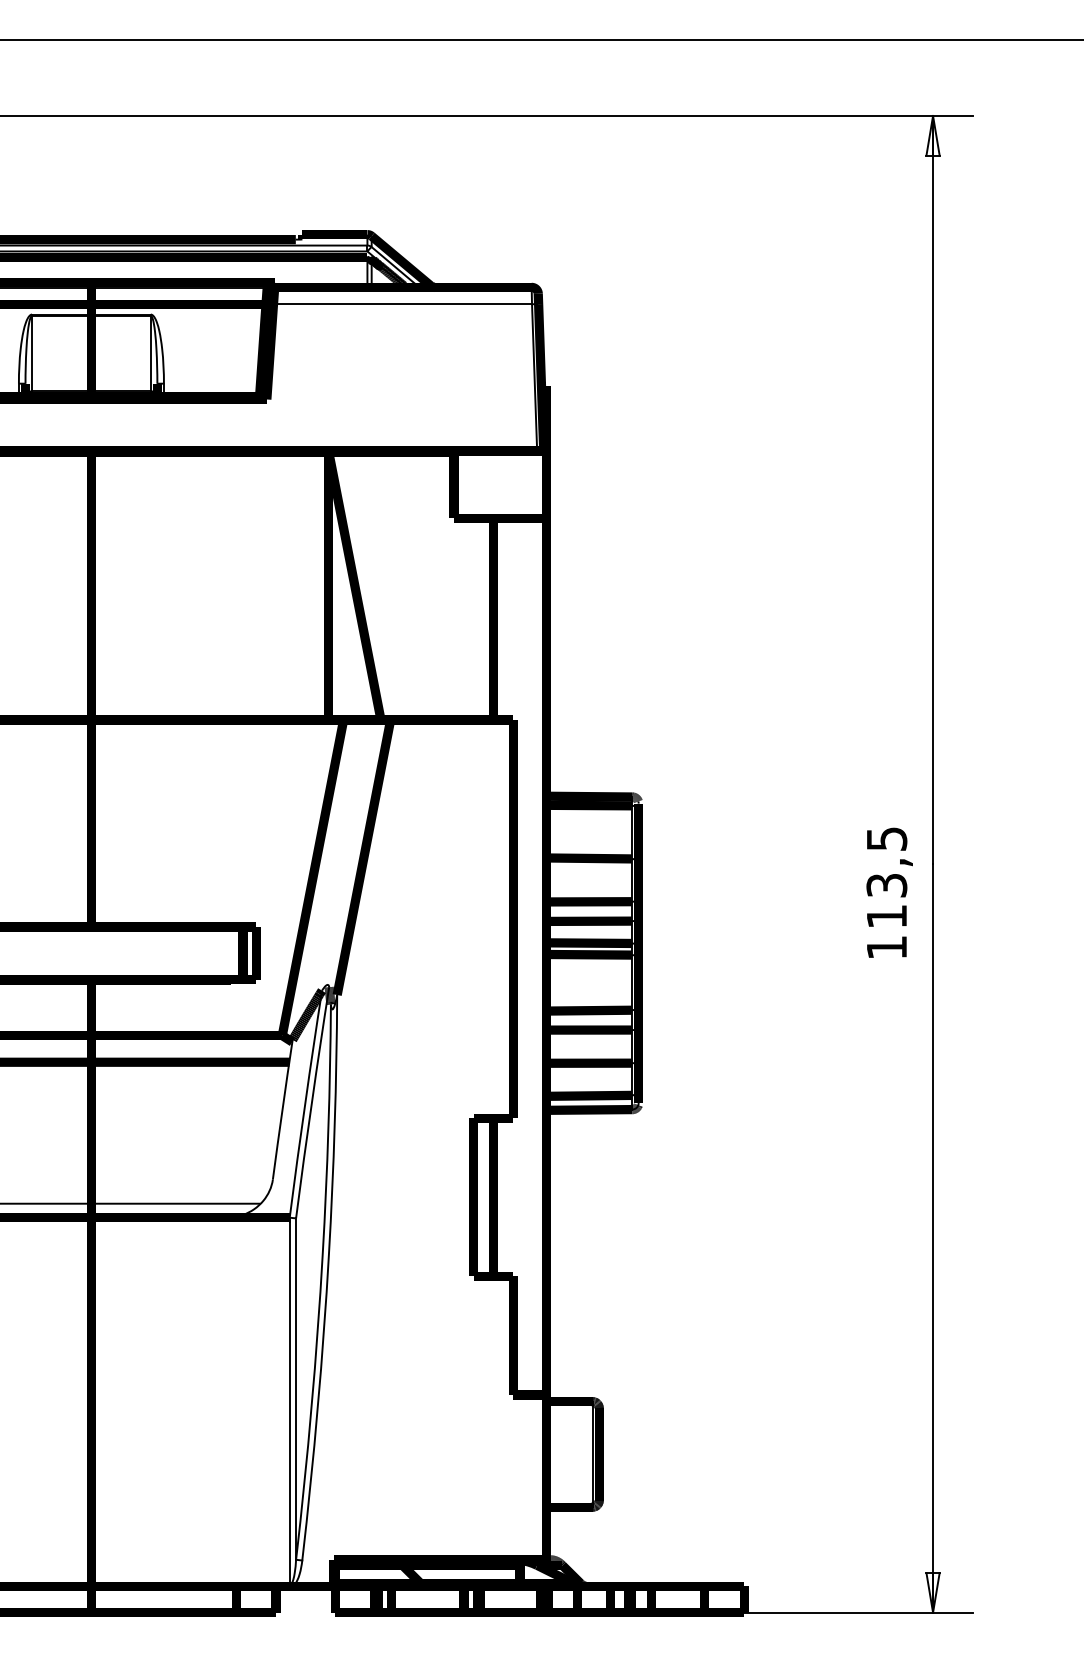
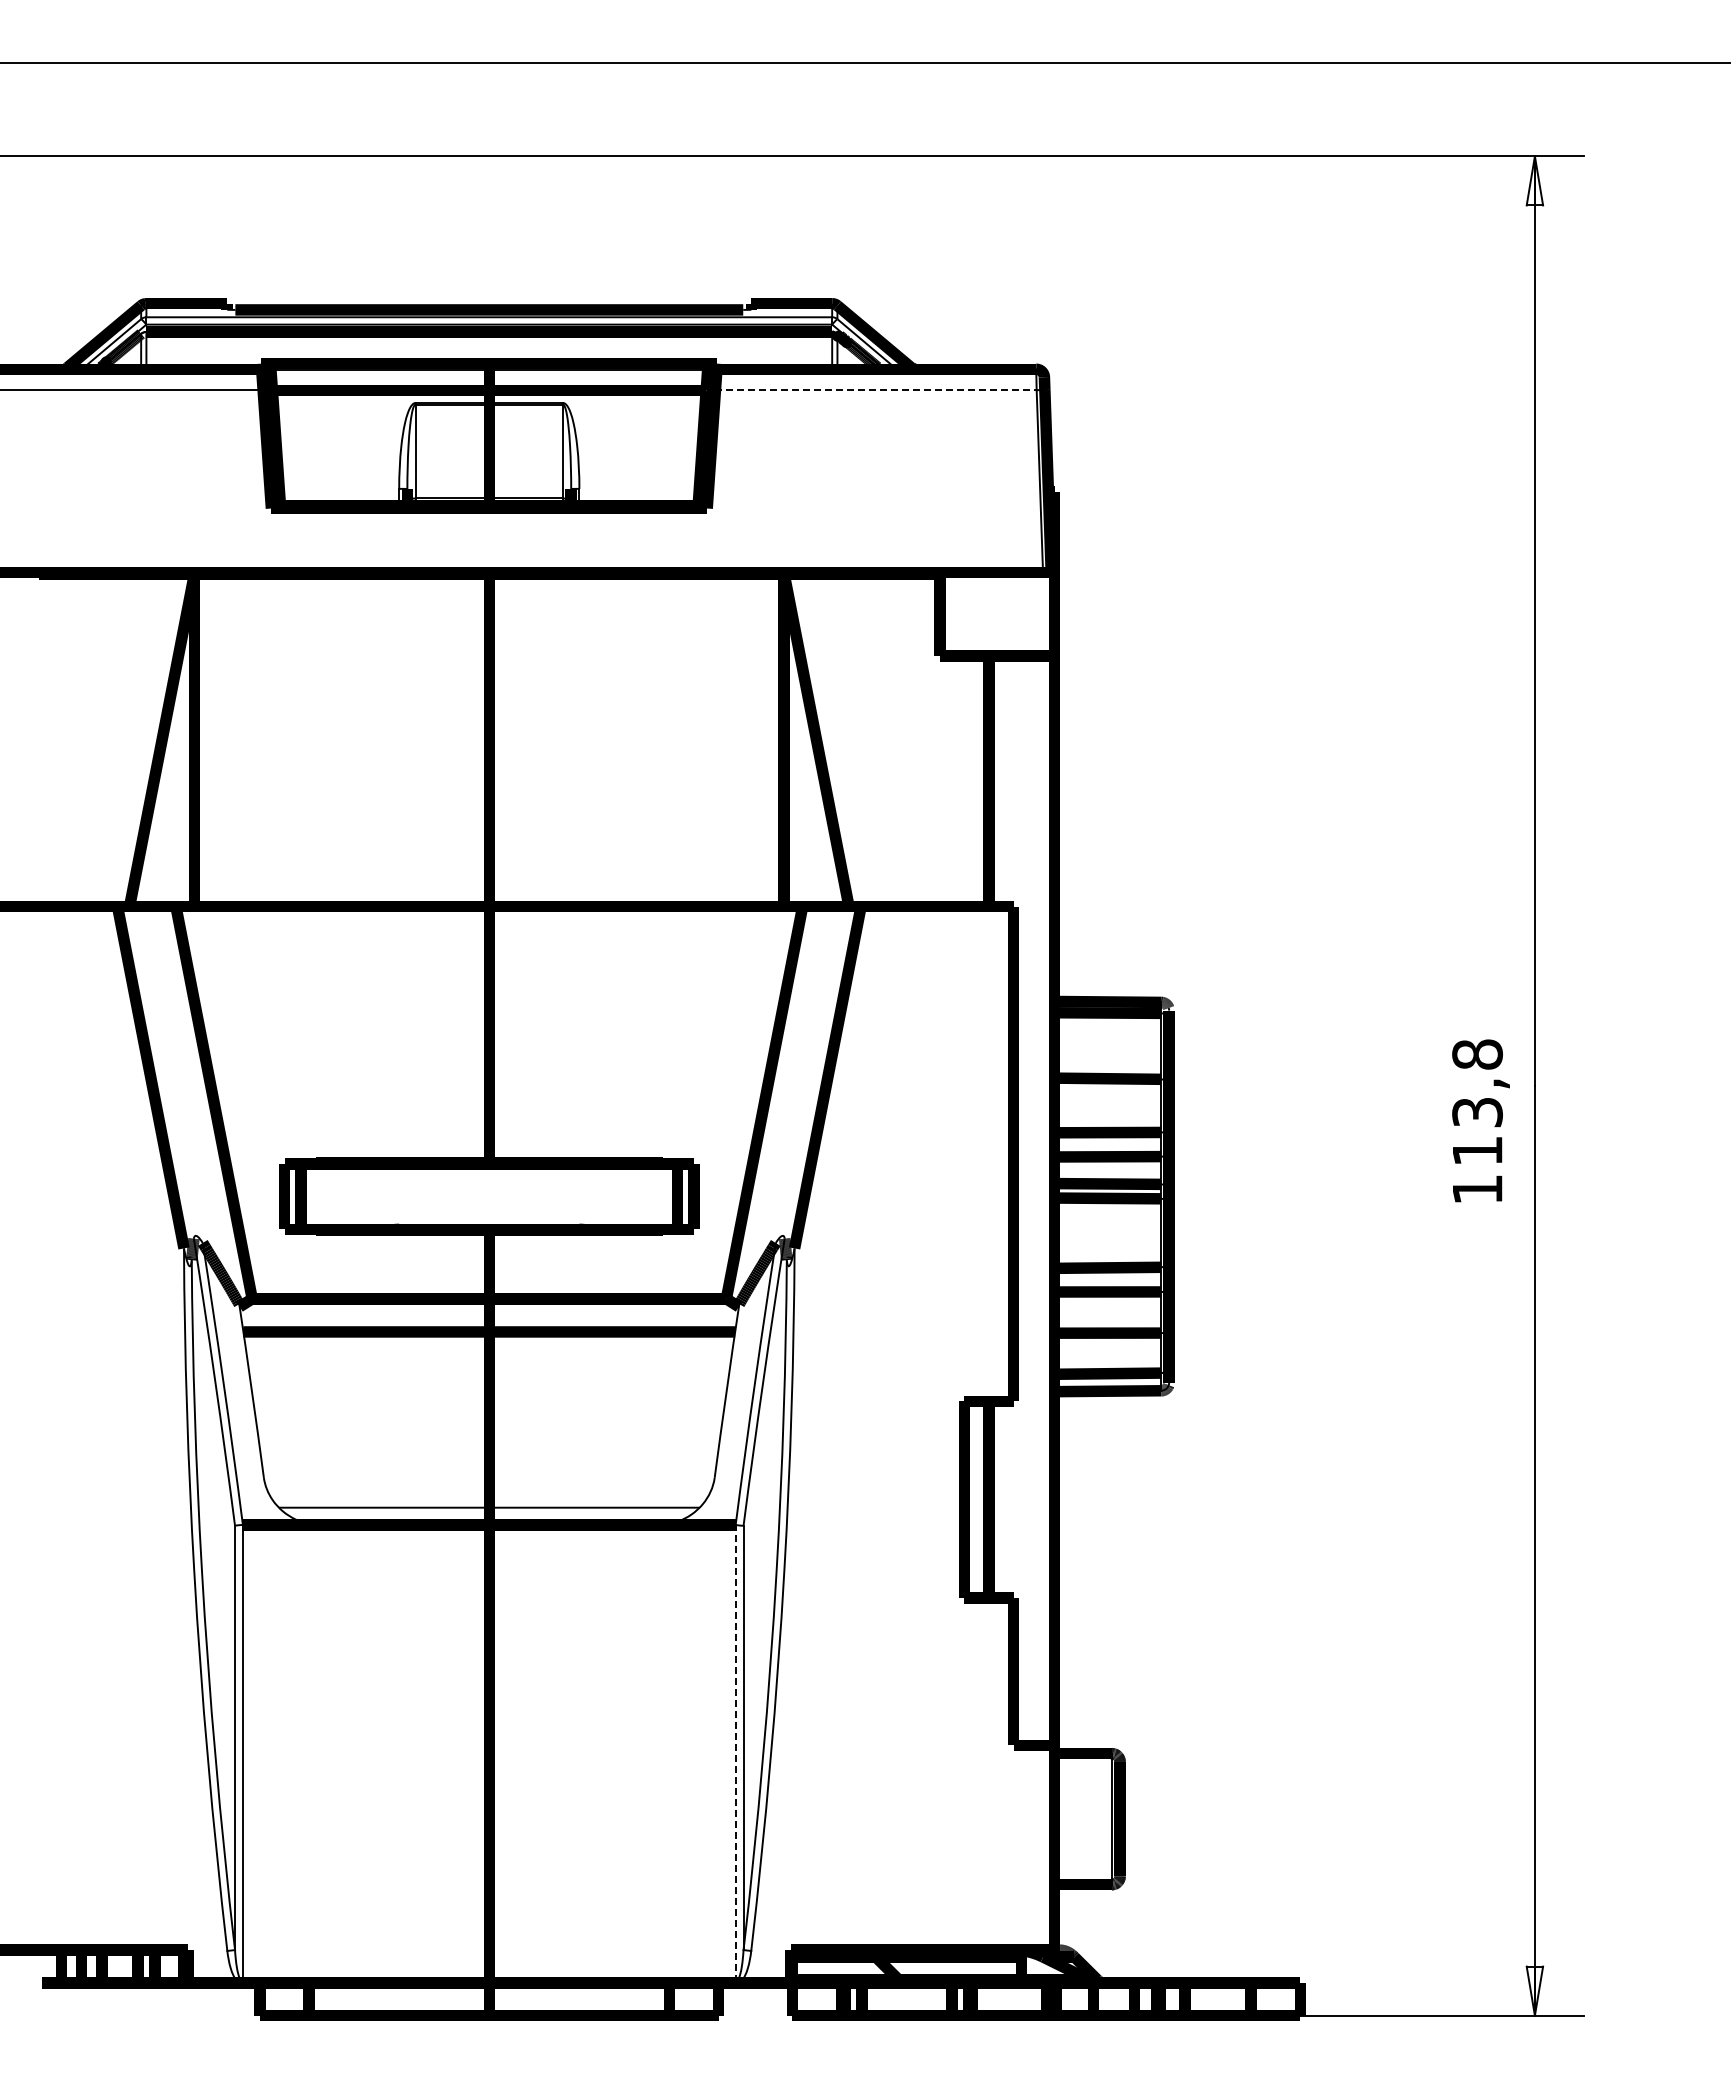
line: (403, 304) -> (876, 390), solid -> dashed
text: (886, 838) -> (1477, 1054), 113,5 -> 113,8
line: (289, 1400) -> (735, 1752), solid -> dashed

